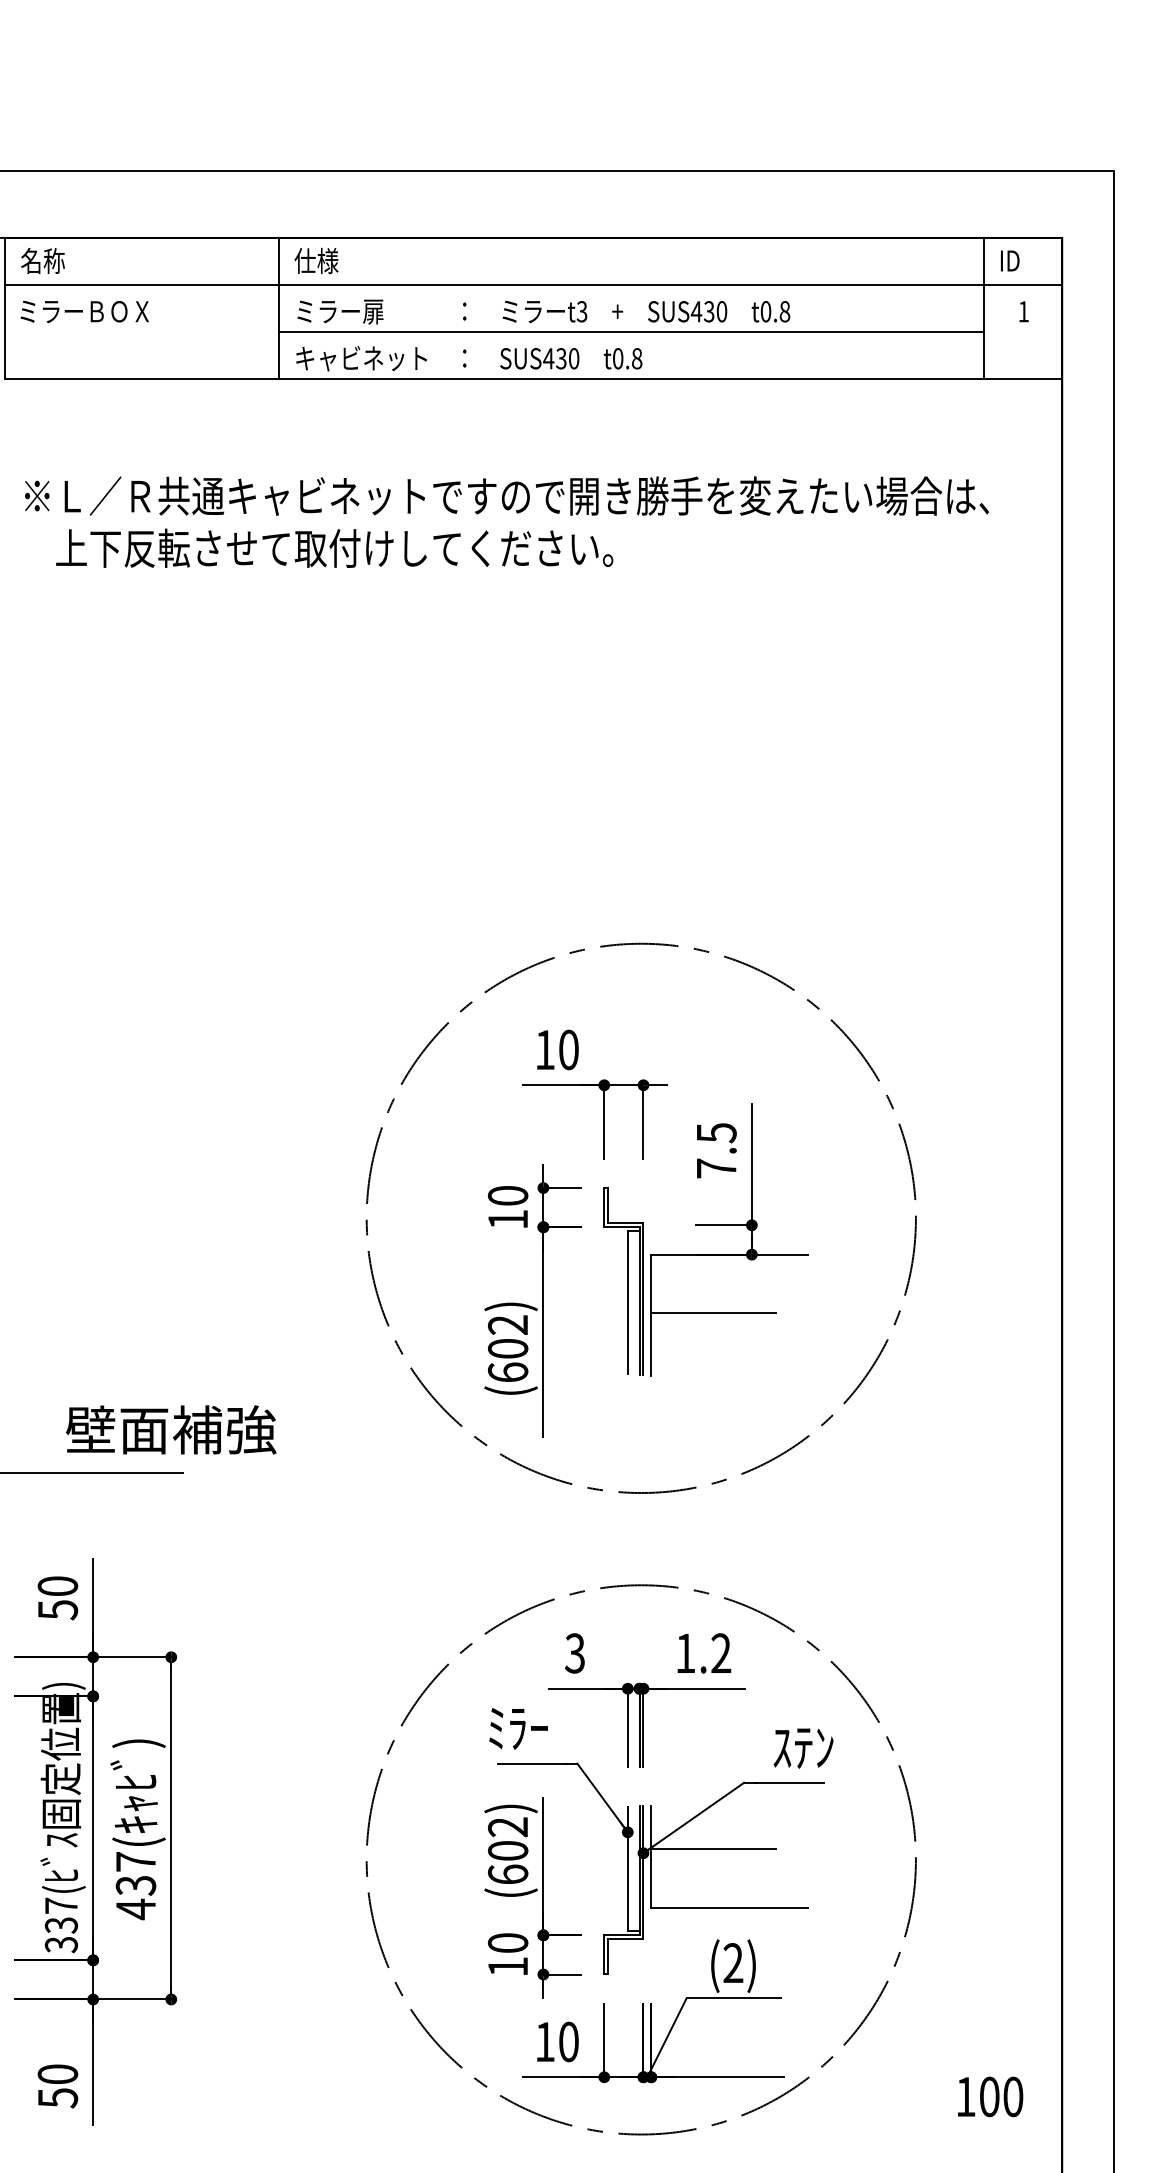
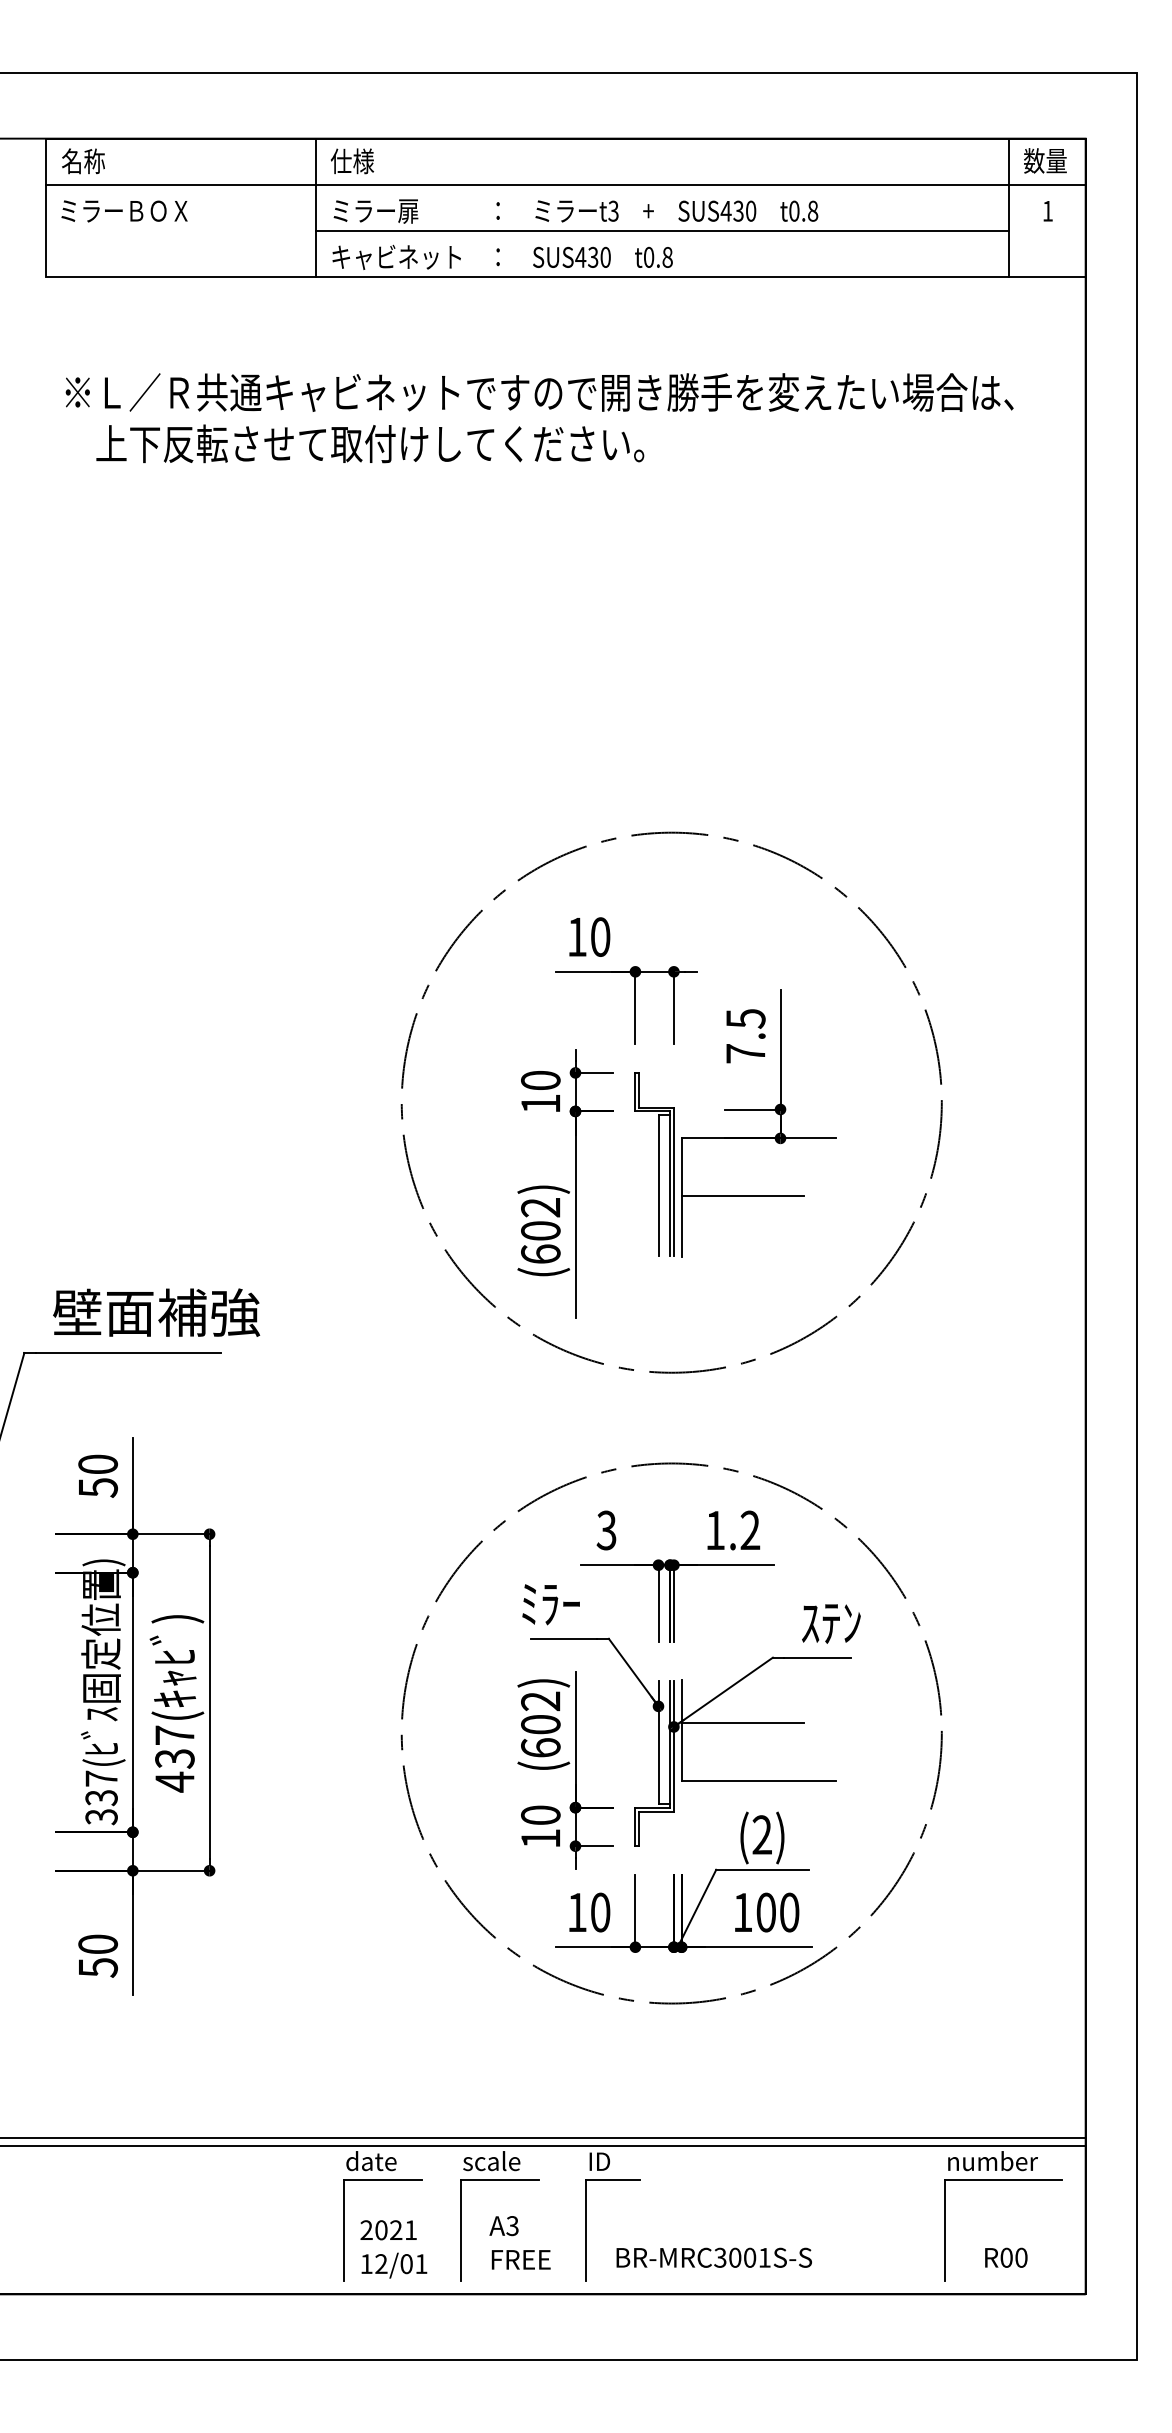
text: (1021, 260) -> (1045, 160), ID -> 数量
text: (171, 1429) -> (156, 1312), moved
text: (990, 2096) -> (767, 1912), moved

